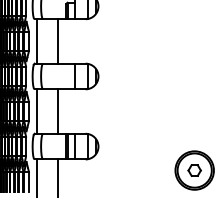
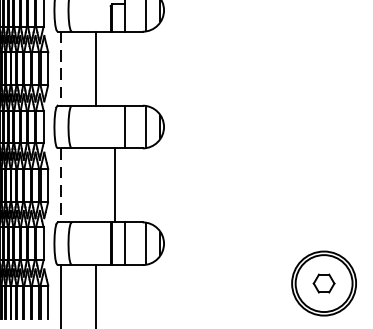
line: (36, 41) -> (60, 68), solid -> dashed
line: (57, 111) -> (114, 185), moved
line: (36, 112) -> (60, 186), solid -> dashed

